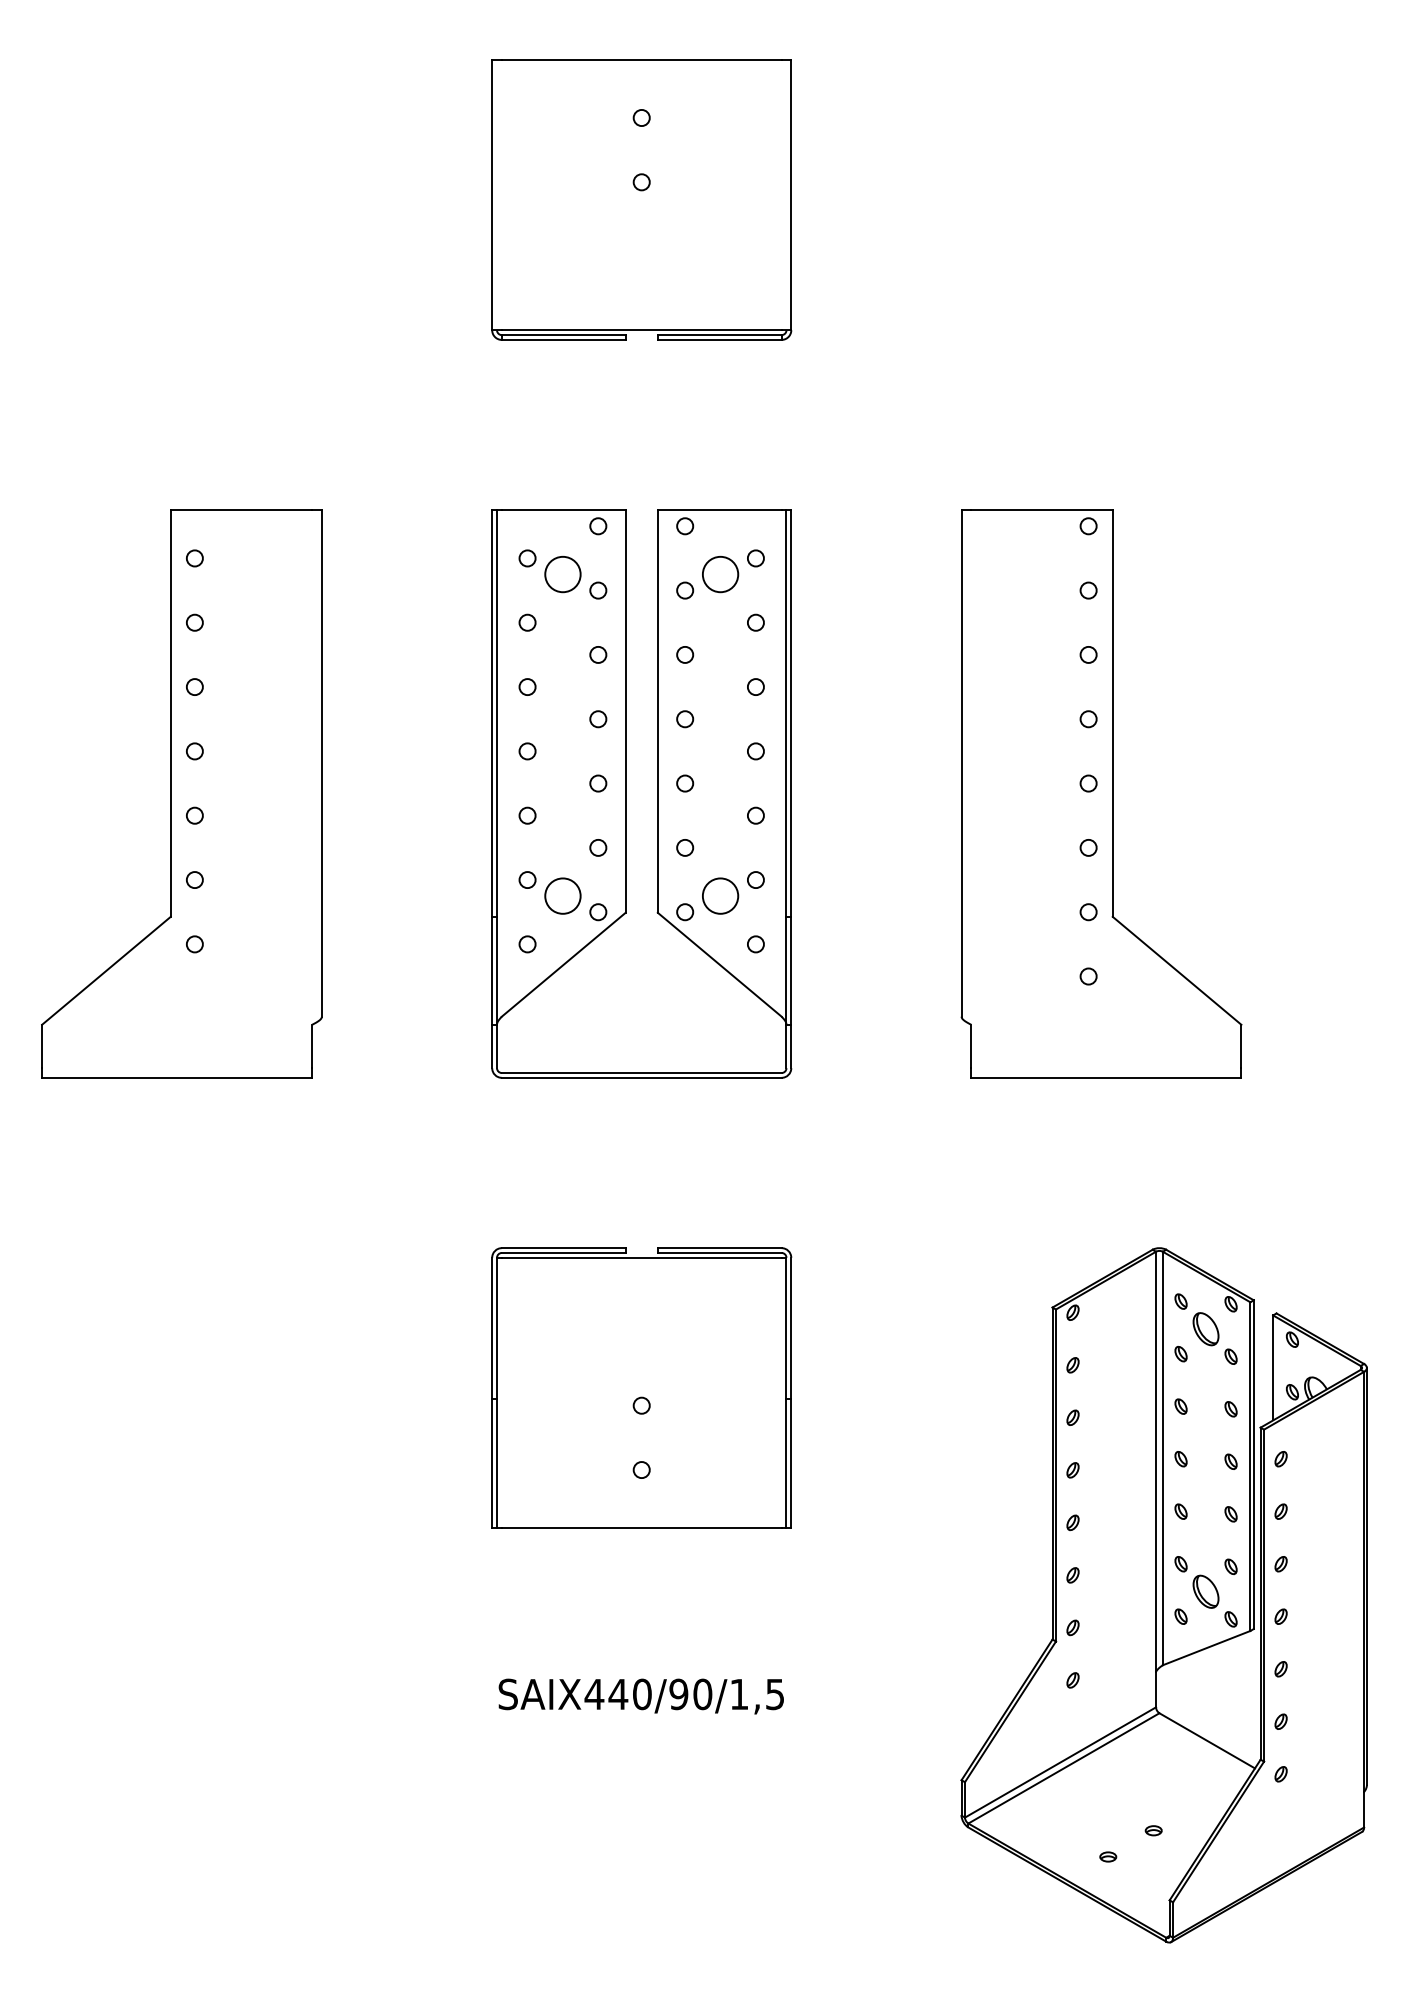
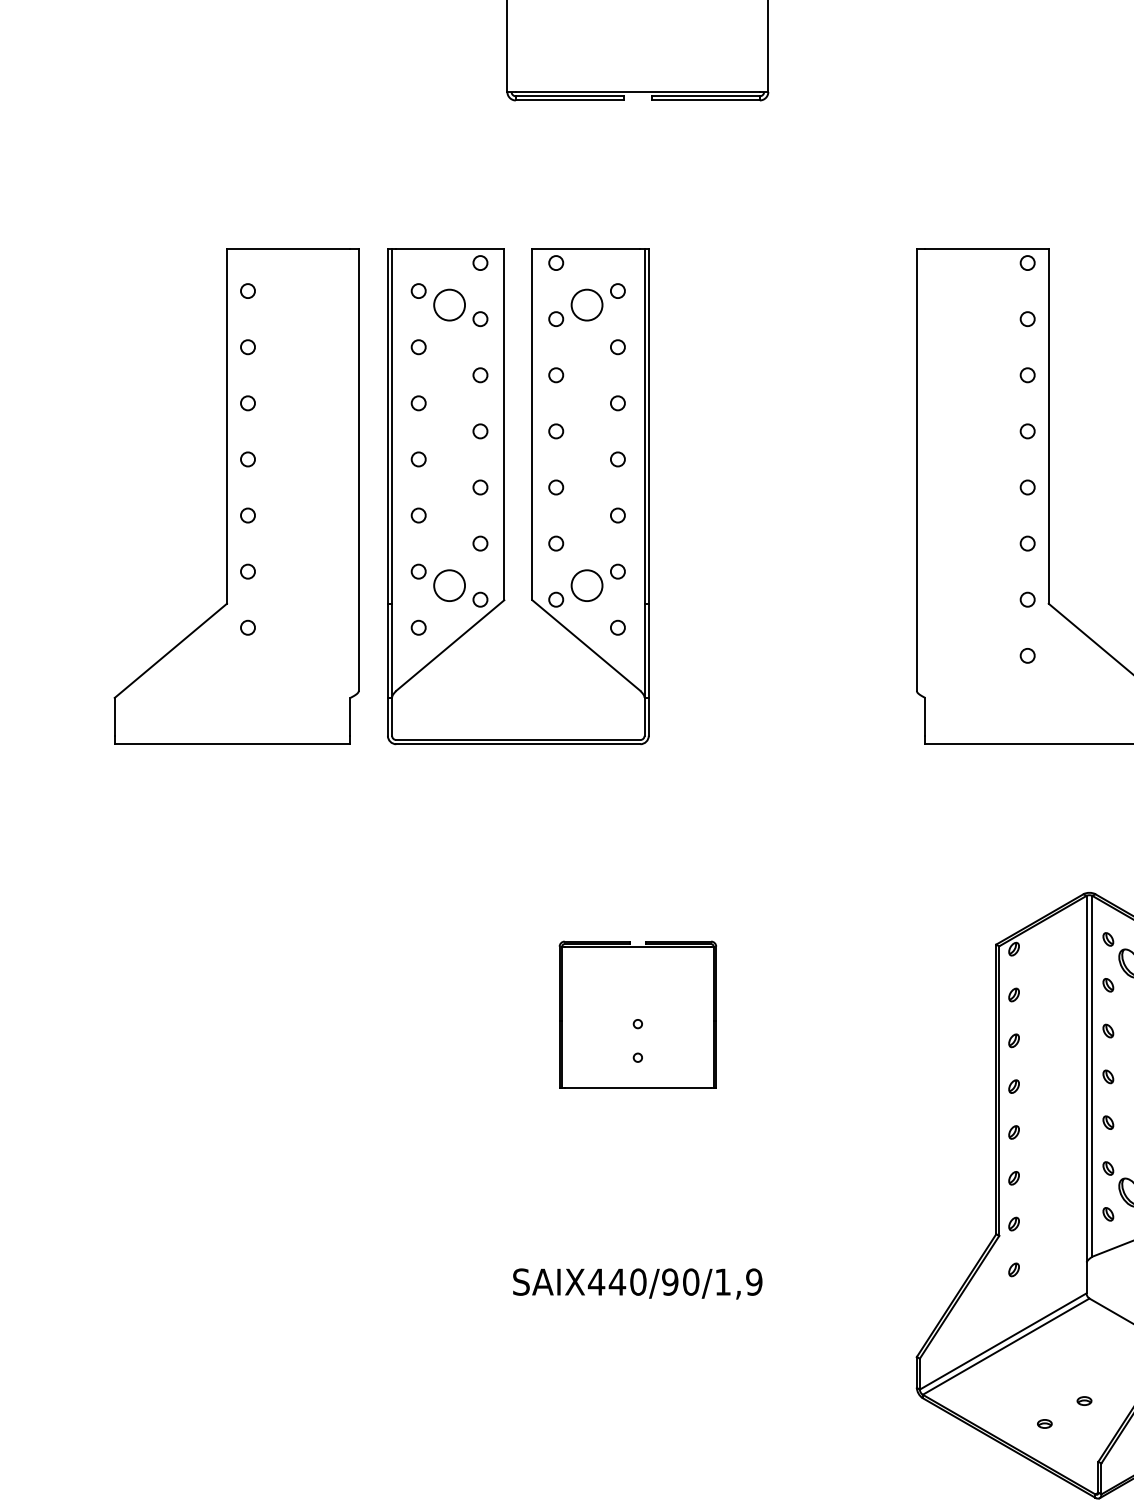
part: (626, 793) -> (505, 496), moved
part: (641, 1387) -> (637, 1014), size x0.6
text: (774, 1693) -> (753, 1281), SAIX440/90/1,5 -> SAIX440/90/1,9

